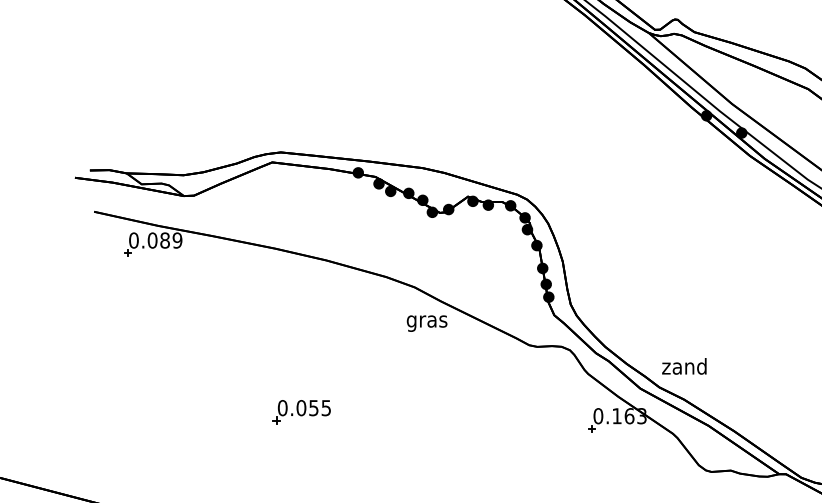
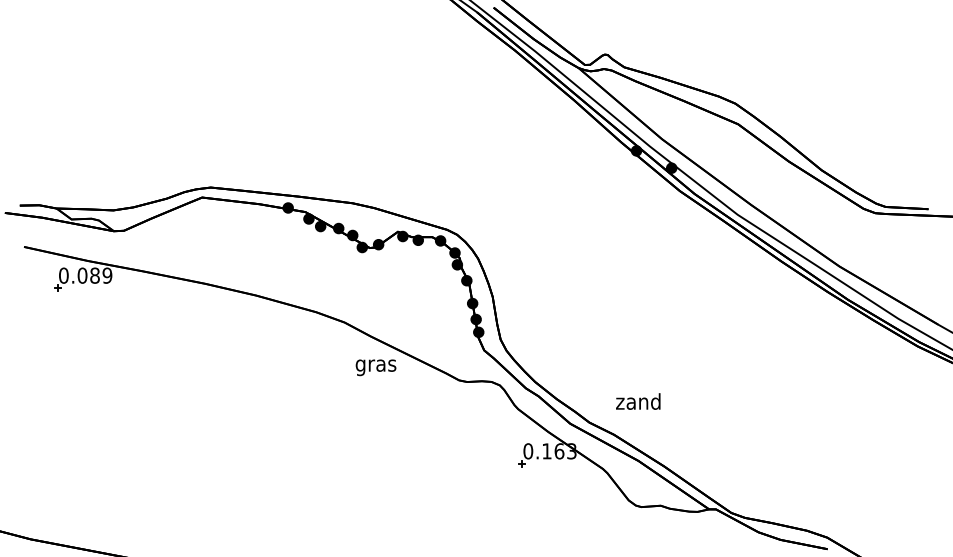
text: (426, 323) -> (375, 367), moved
text: (684, 366) -> (638, 401), moved
part: (301, 412) -> (231, 447), removed

